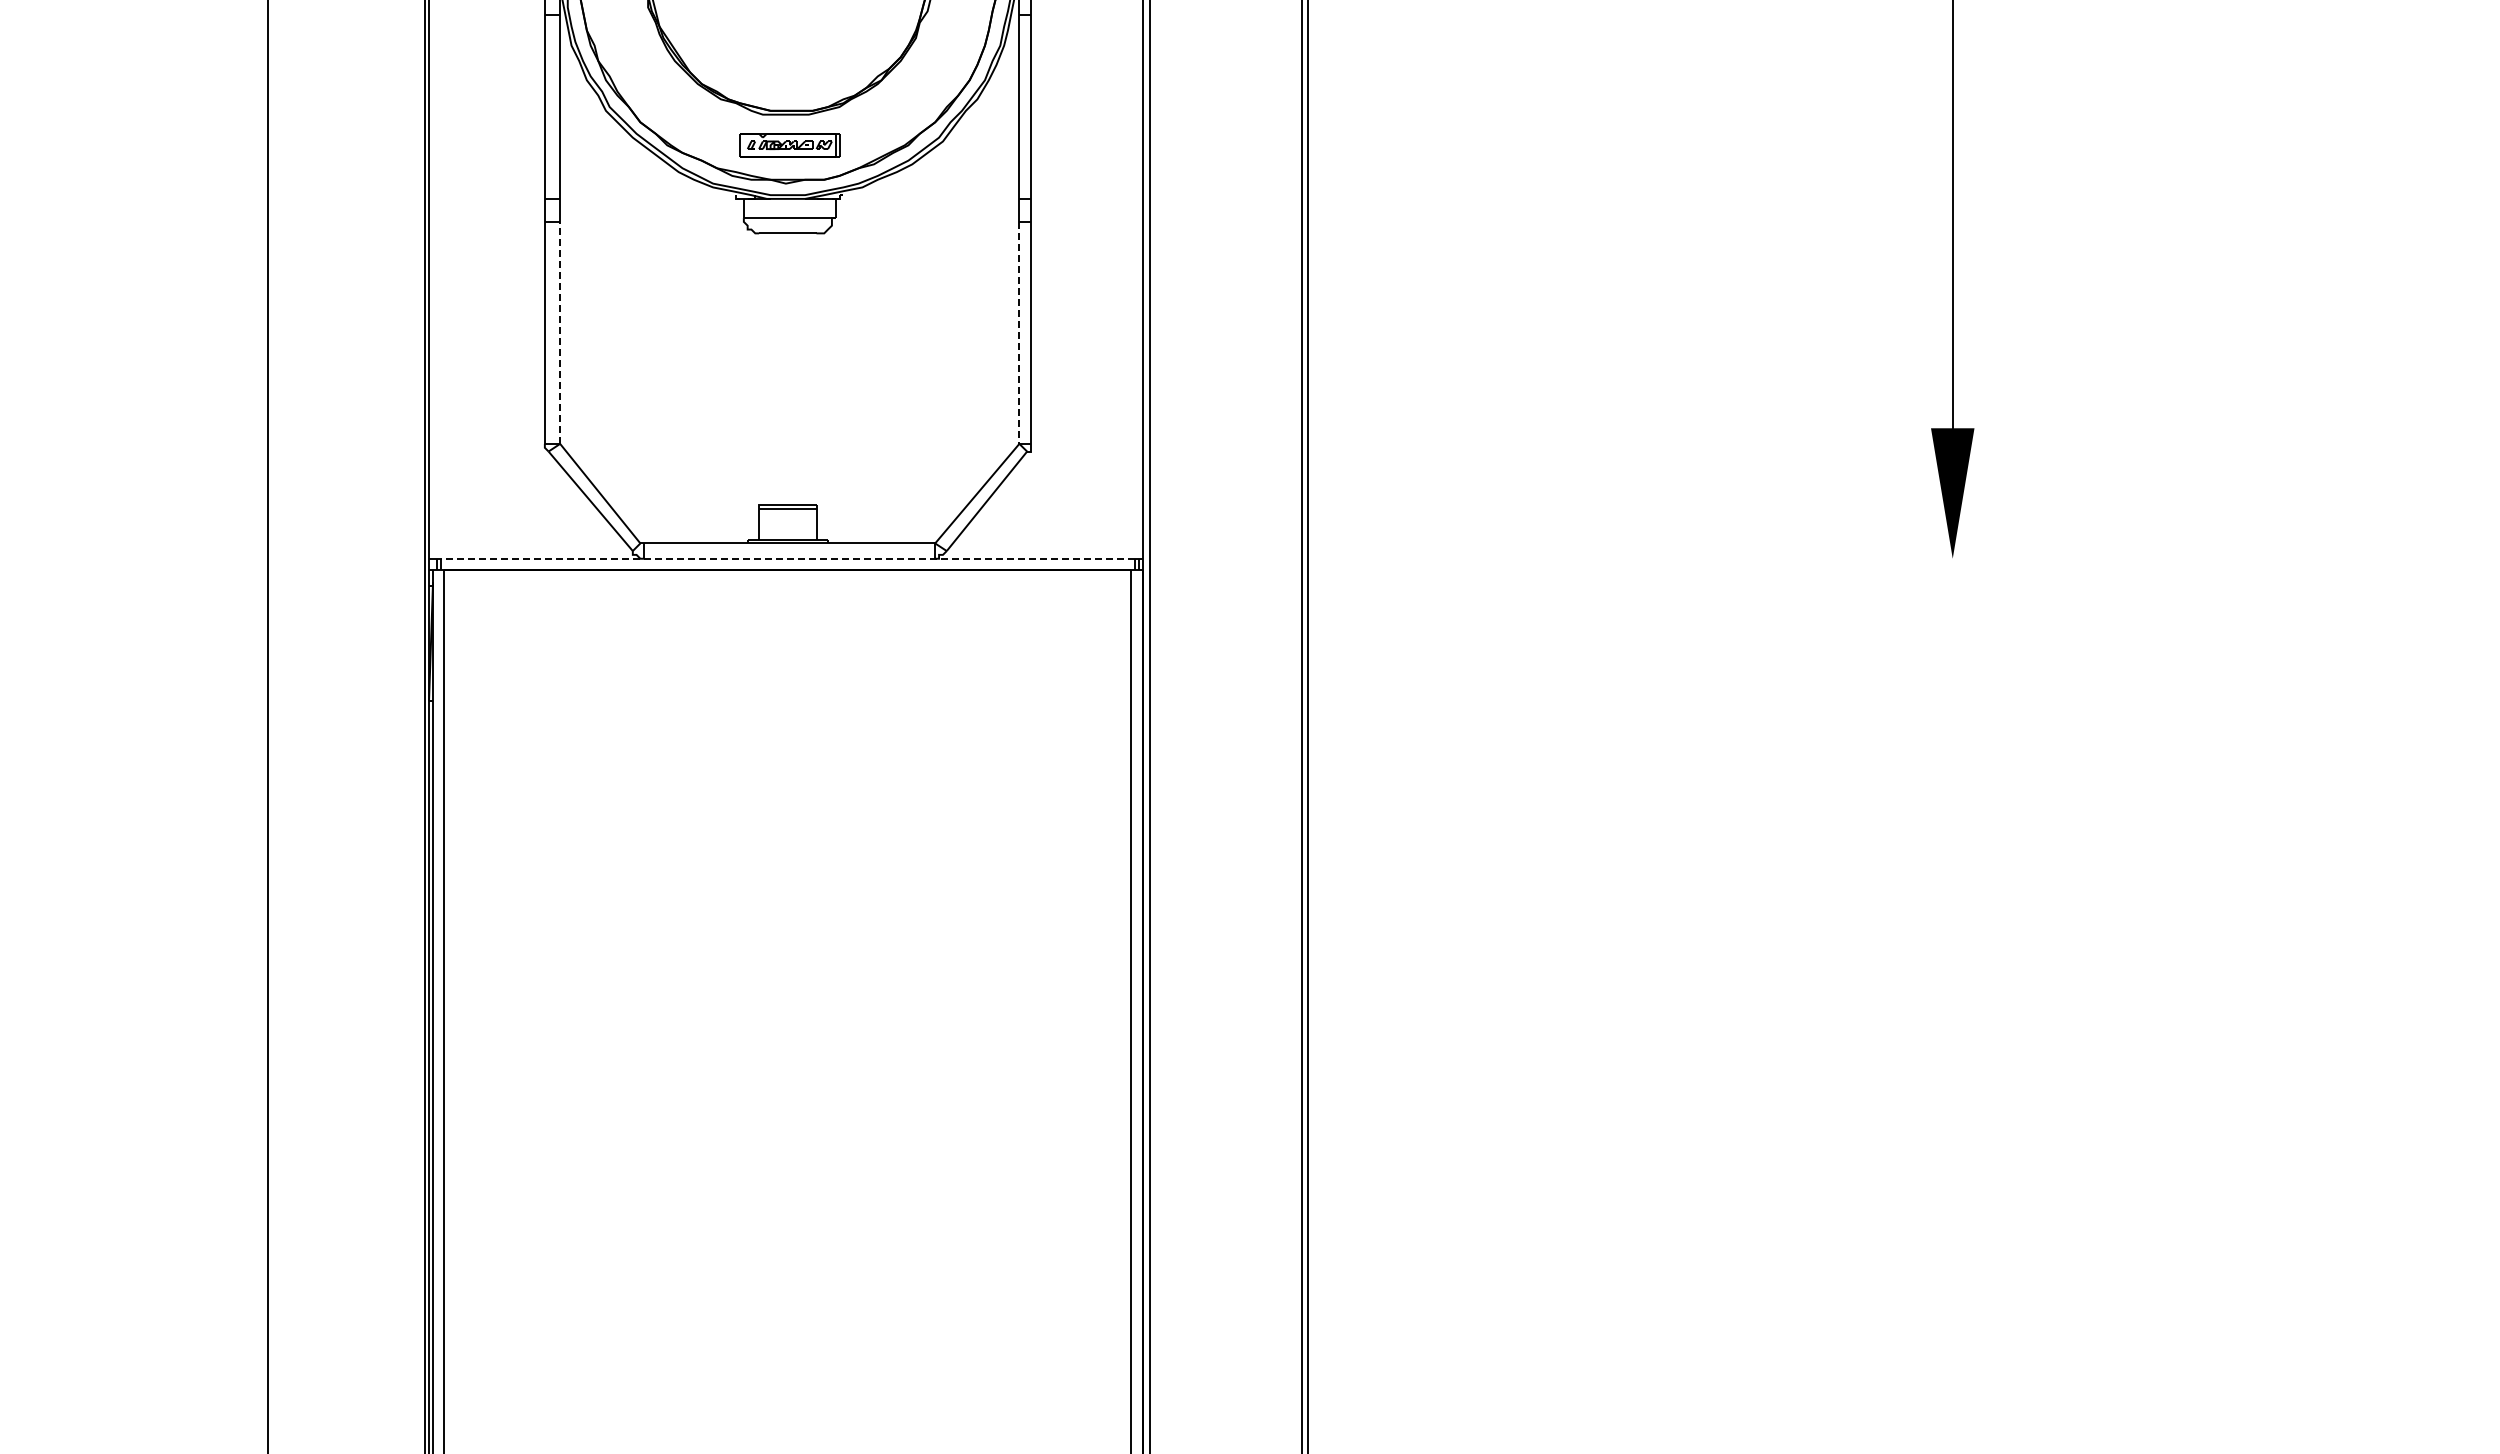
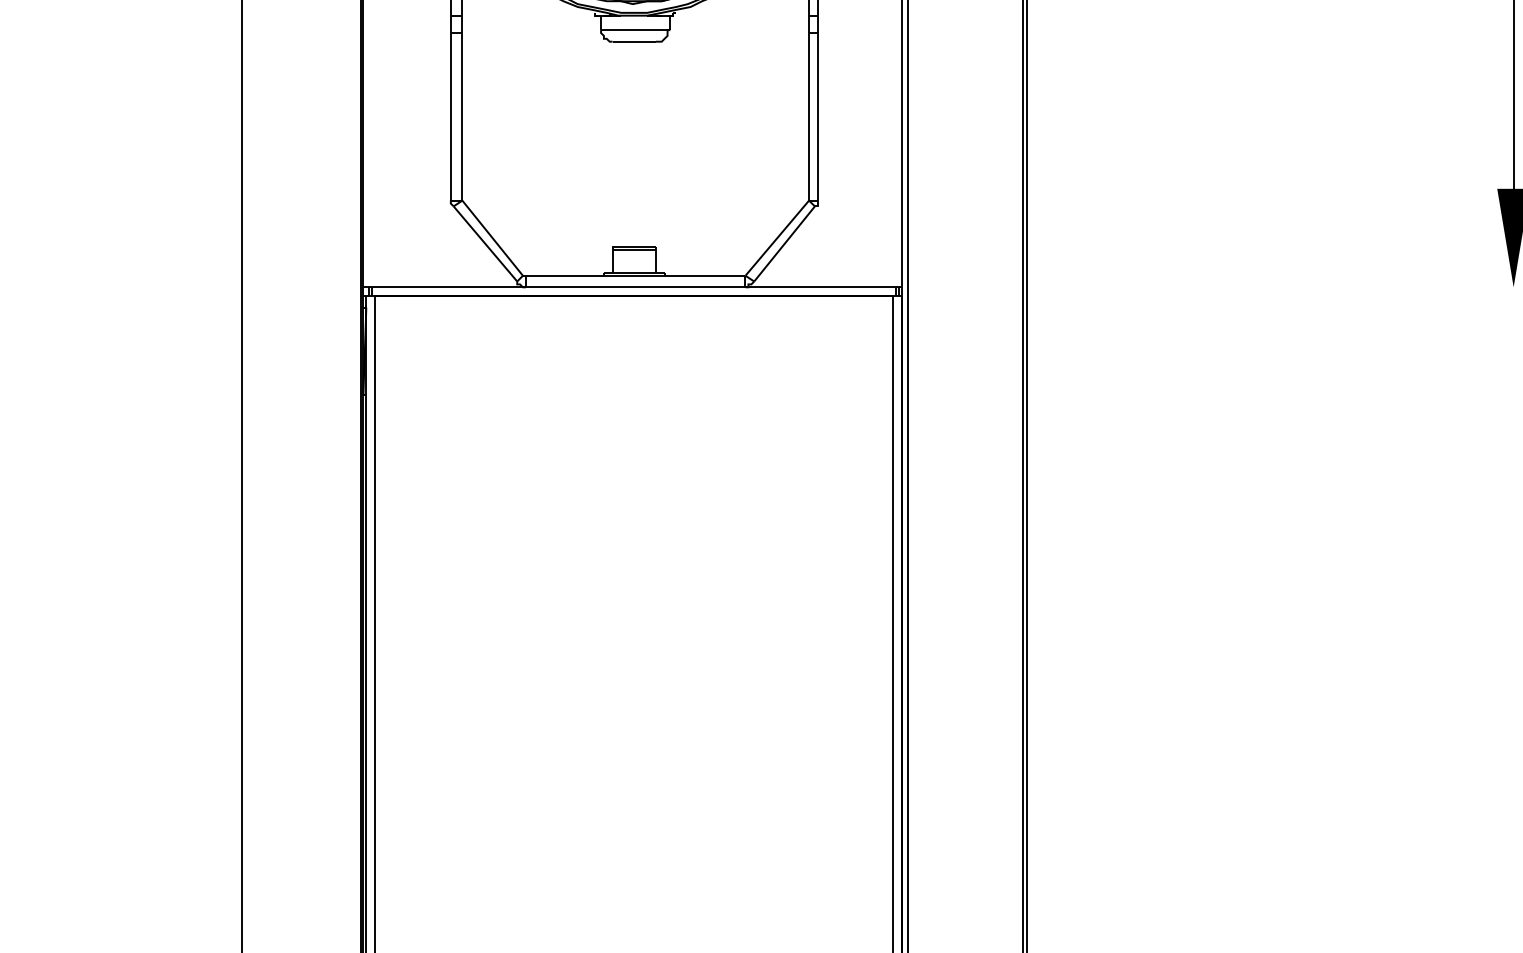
line: (560, 332) -> (462, 116), dashed -> solid
line: (1019, 332) -> (809, 116), dashed -> solid
line: (787, 558) -> (634, 287), dashed -> solid

